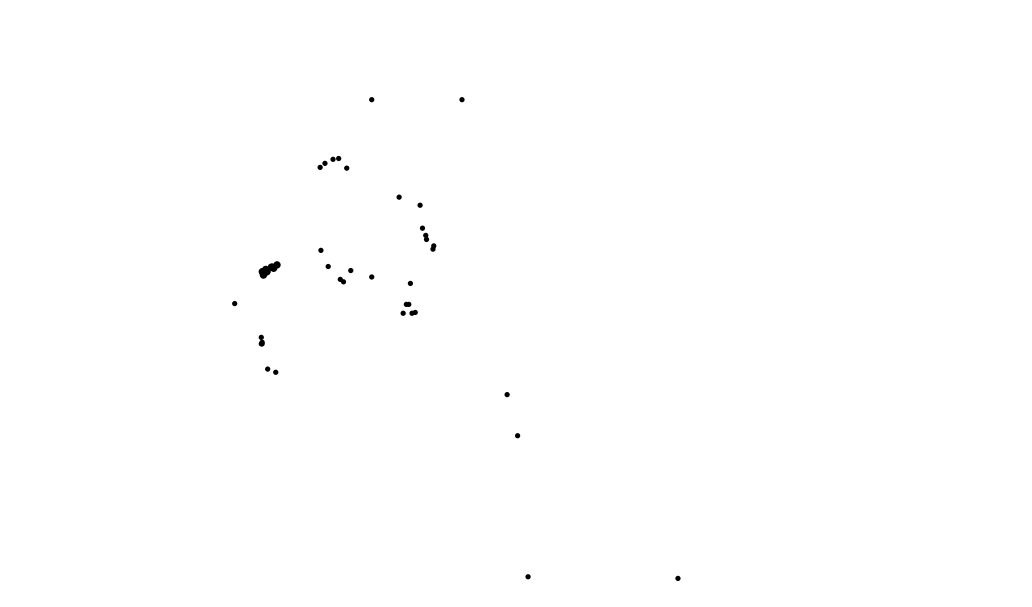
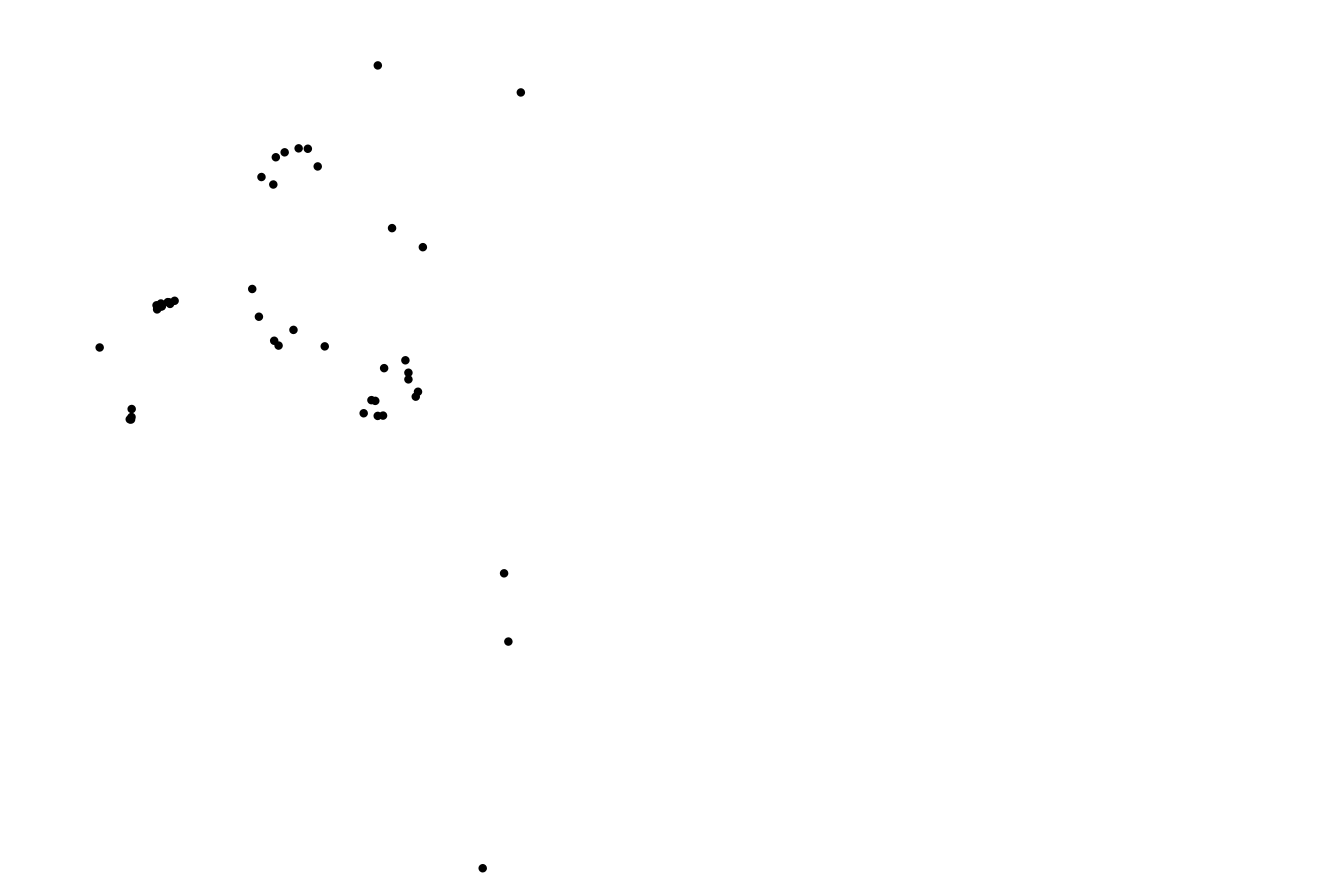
part: (428, 238) -> (411, 378), moved
part: (269, 270) -> (164, 305), size x0.71
part: (271, 370) -> (267, 180), moved

